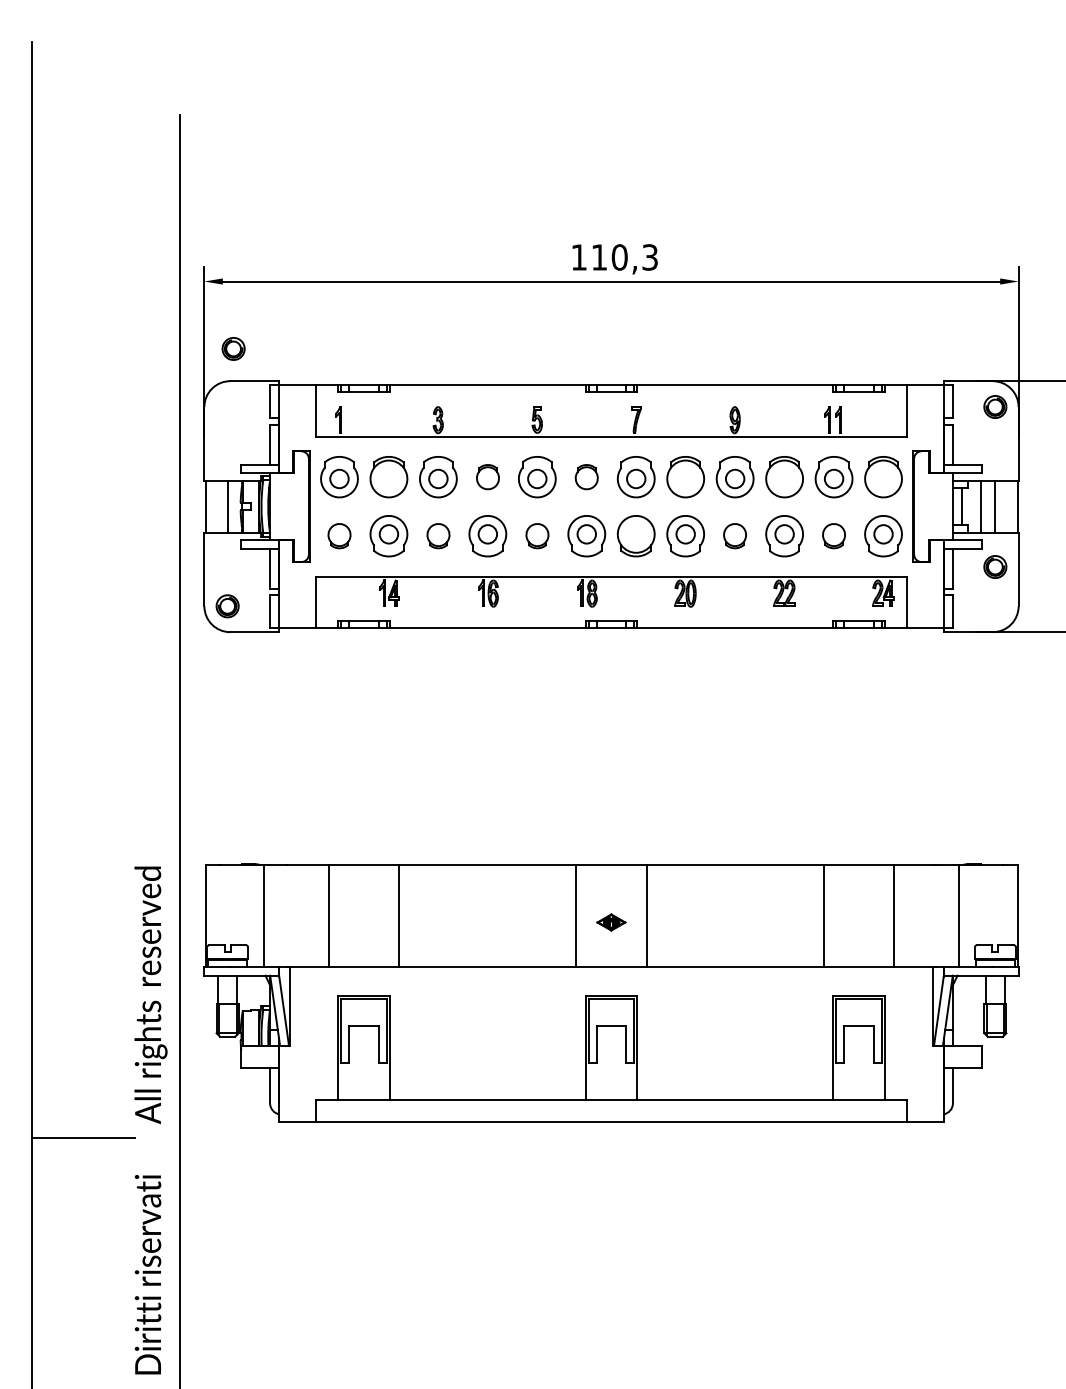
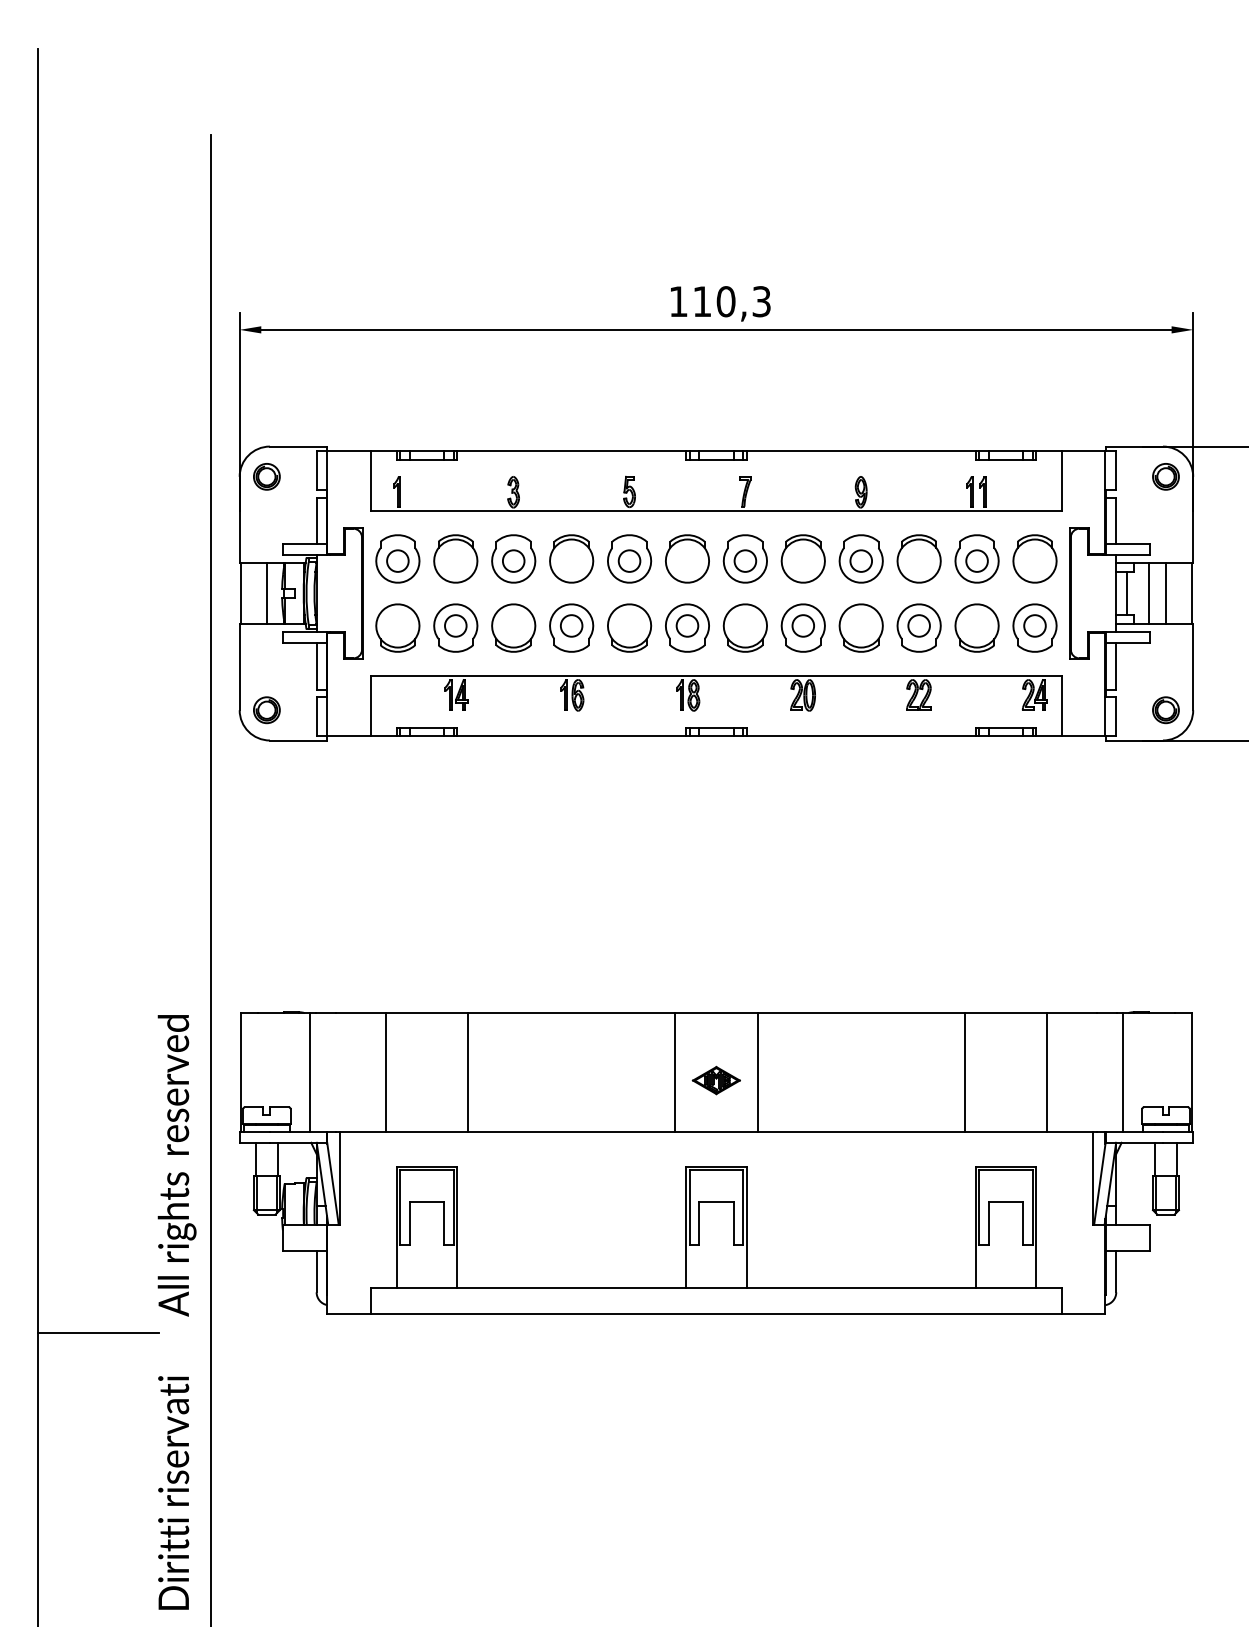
part: (233, 348) -> (266, 476), moved
part: (487, 476) -> (571, 558), size x1.67
part: (586, 476) -> (687, 558), size x1.67
part: (339, 535) -> (397, 627), size x1.67
part: (438, 535) -> (513, 627), size x1.67
part: (537, 535) -> (629, 627), size x1.67
part: (734, 535) -> (860, 627), size x1.67
part: (833, 535) -> (976, 627), size x1.67
part: (994, 567) -> (1165, 710), moved
part: (610, 922) -> (715, 1080), size x1.43

